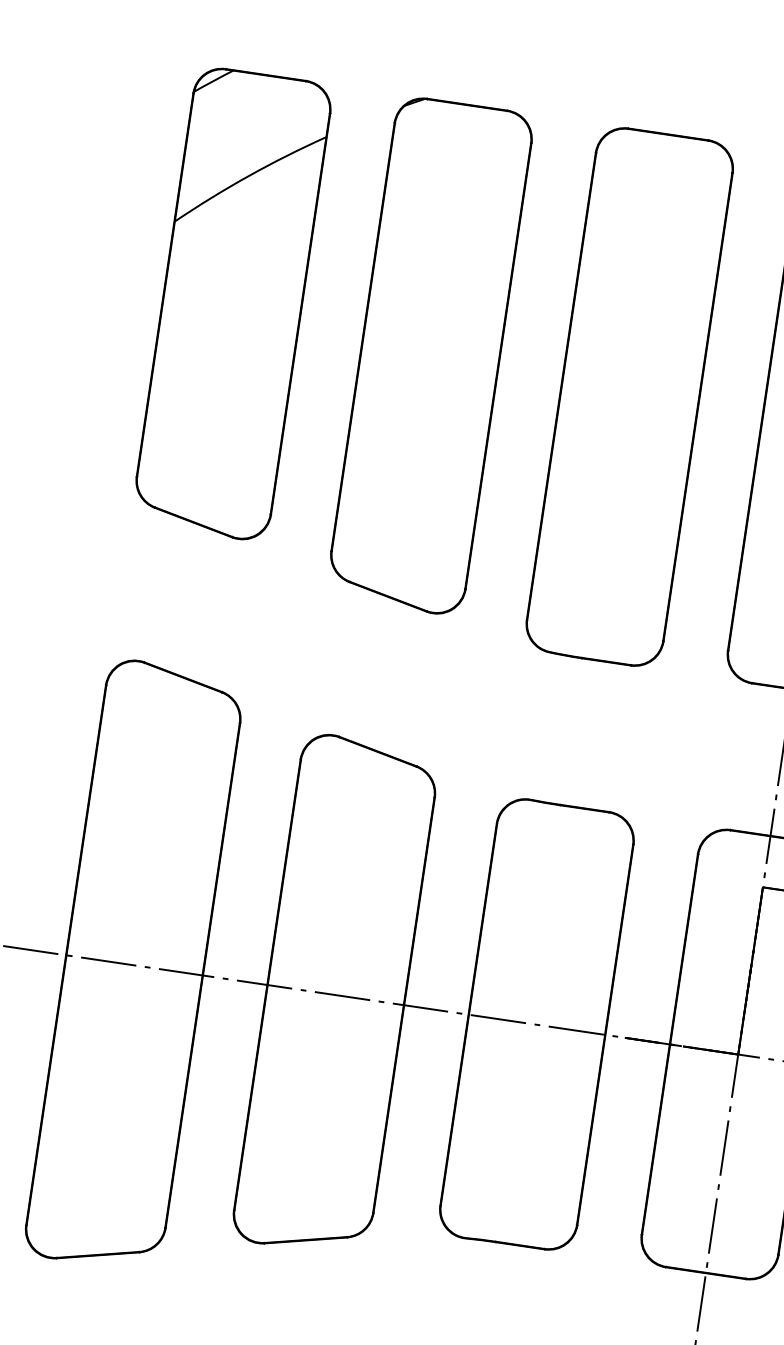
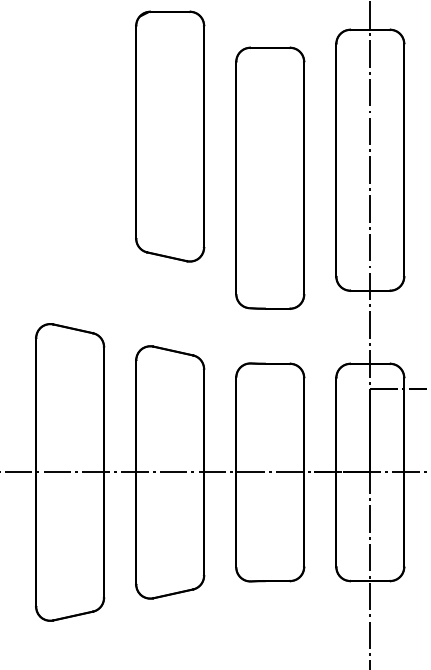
part: (233, 303) -> (70, 143), removed
part: (430, 355) -> (170, 136), moved
part: (630, 395) -> (270, 177), moved

